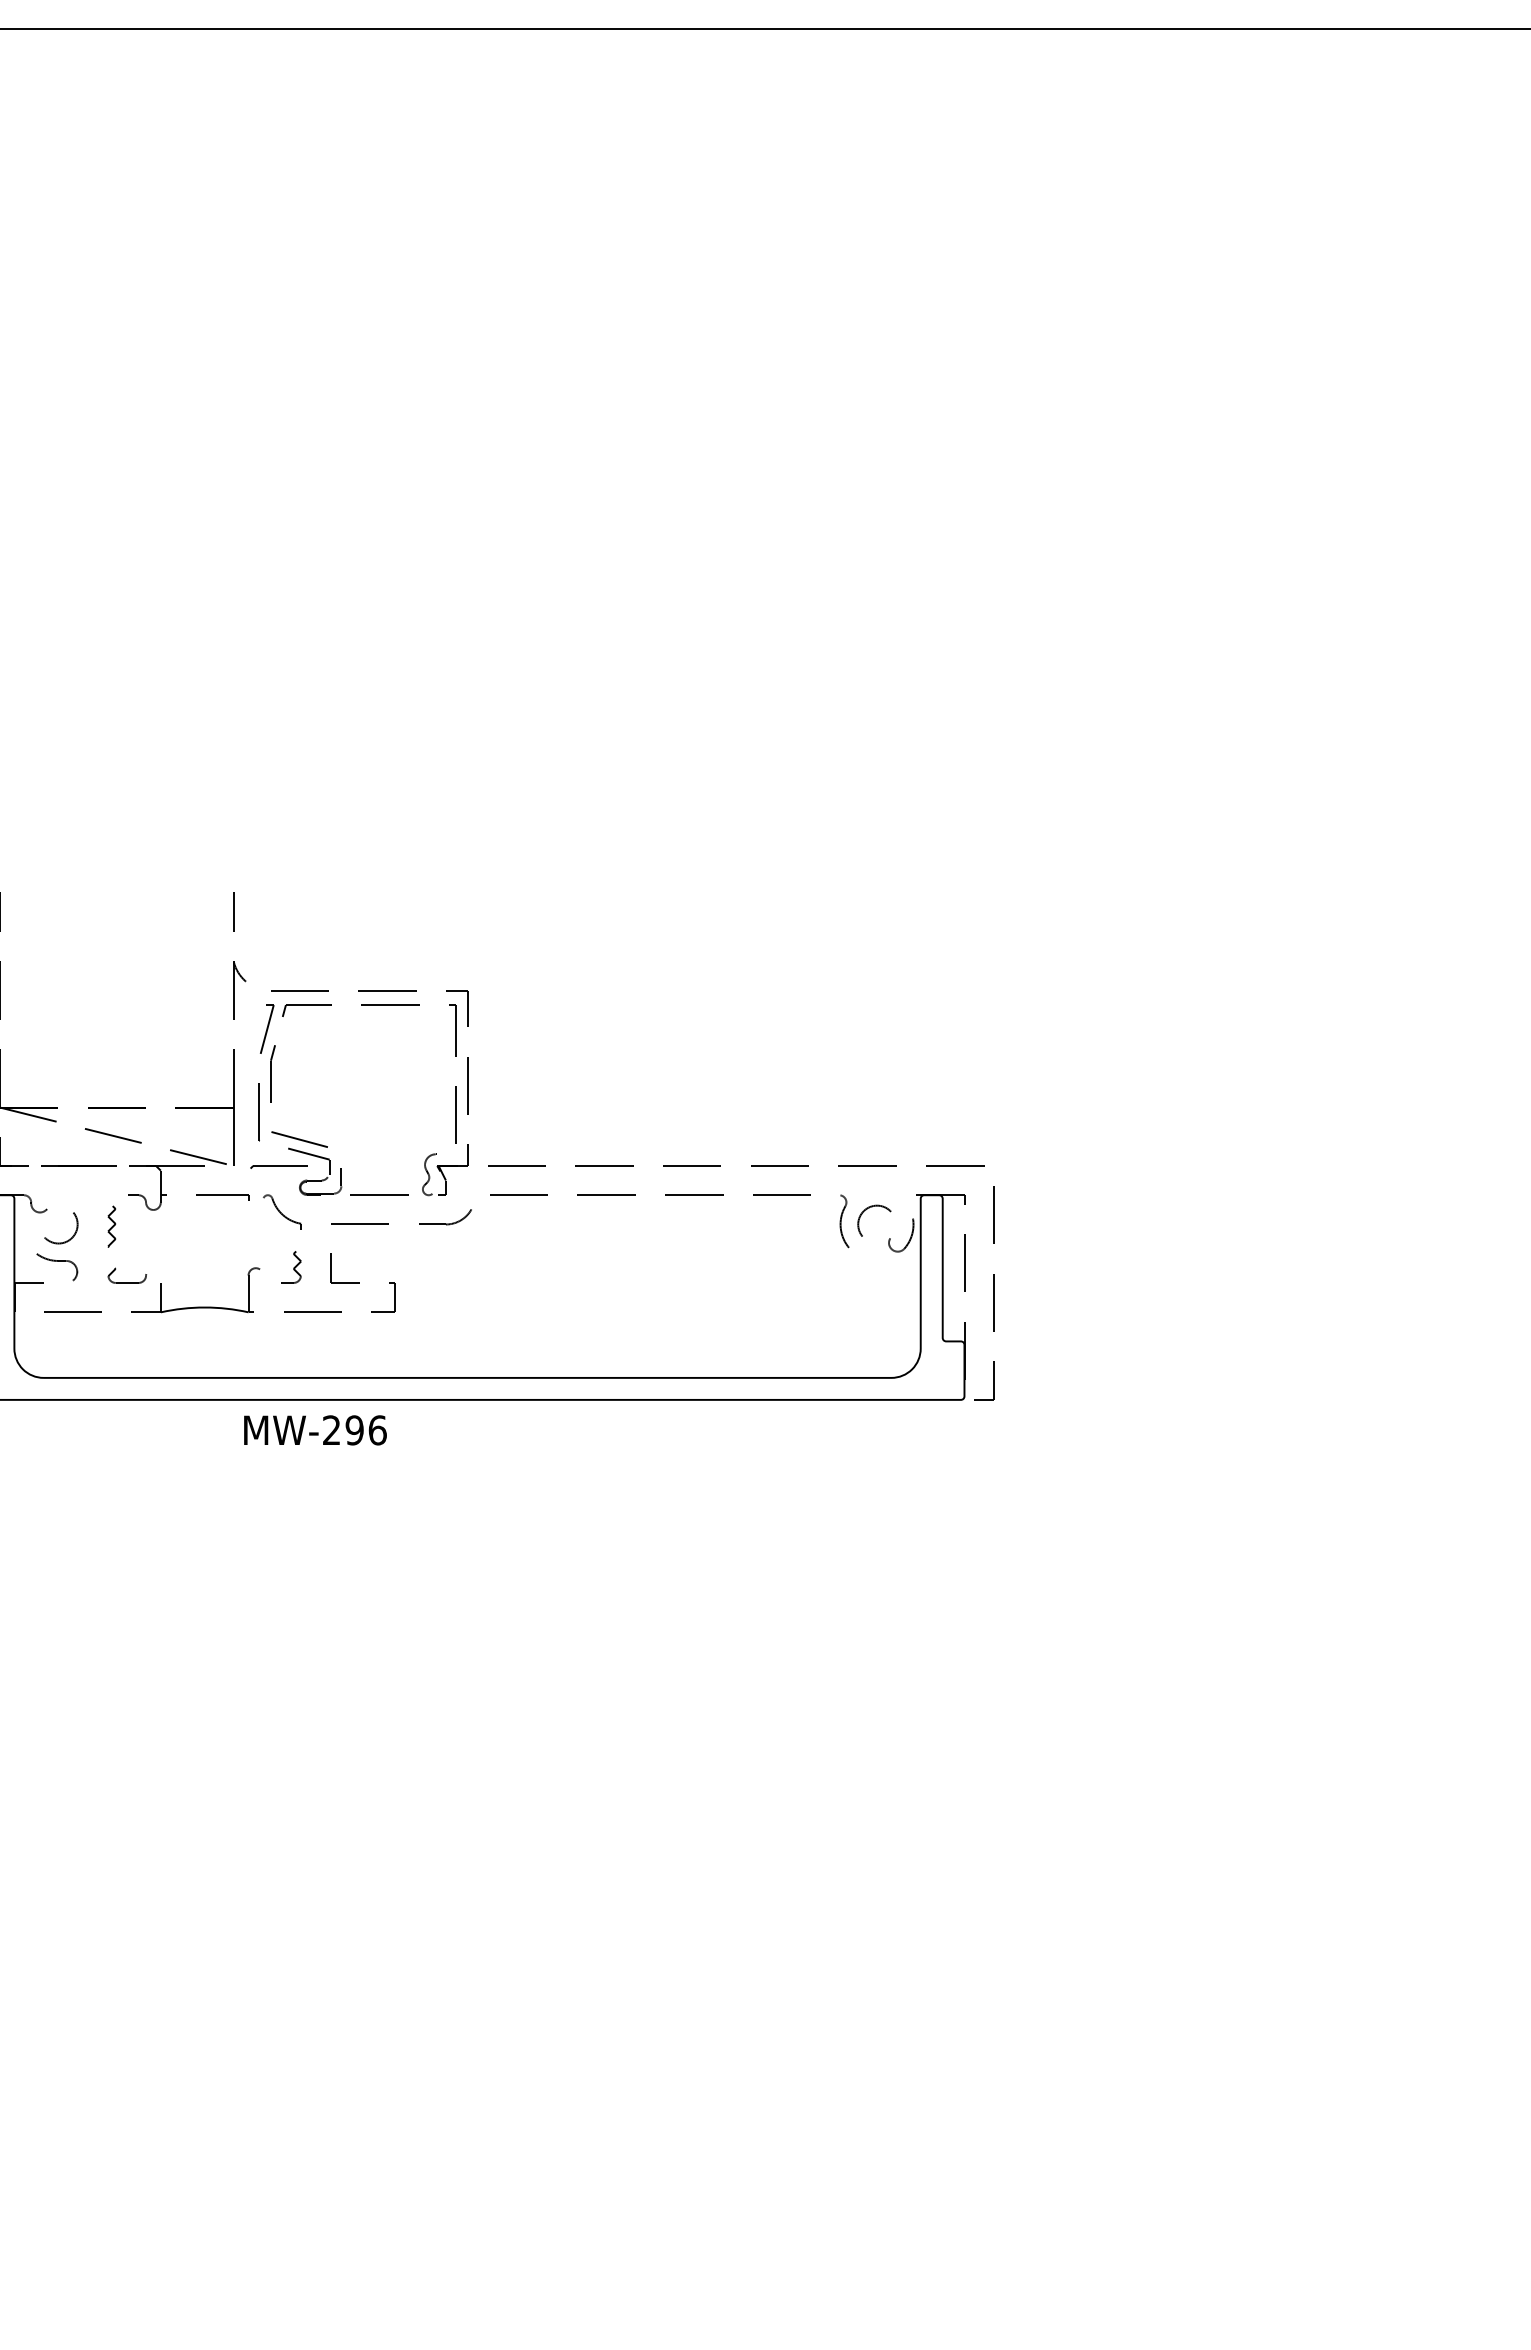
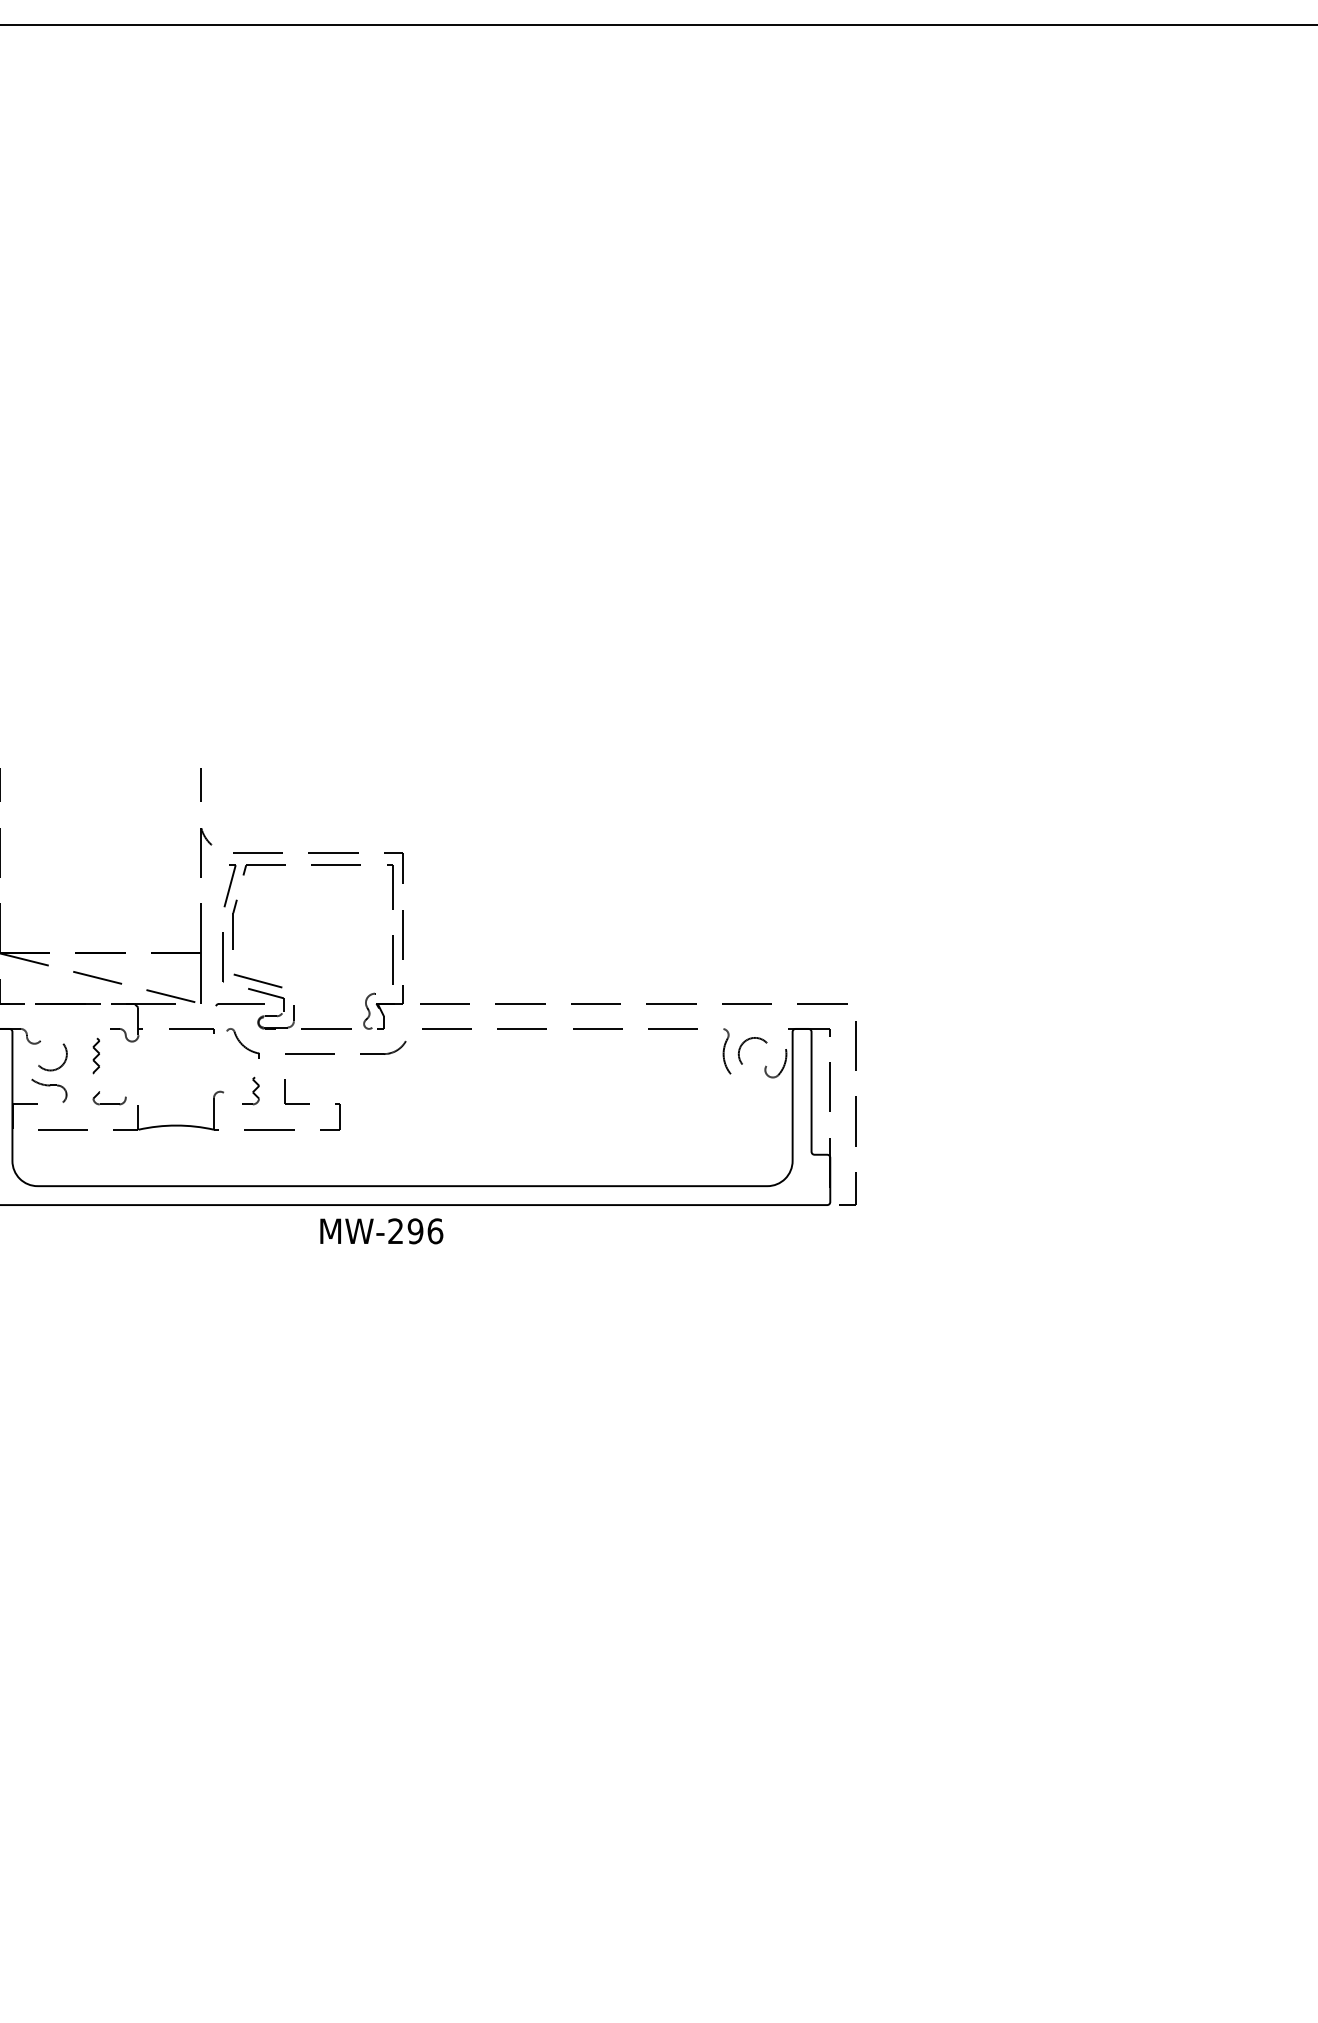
text: (315, 1430) -> (381, 1231), moved

